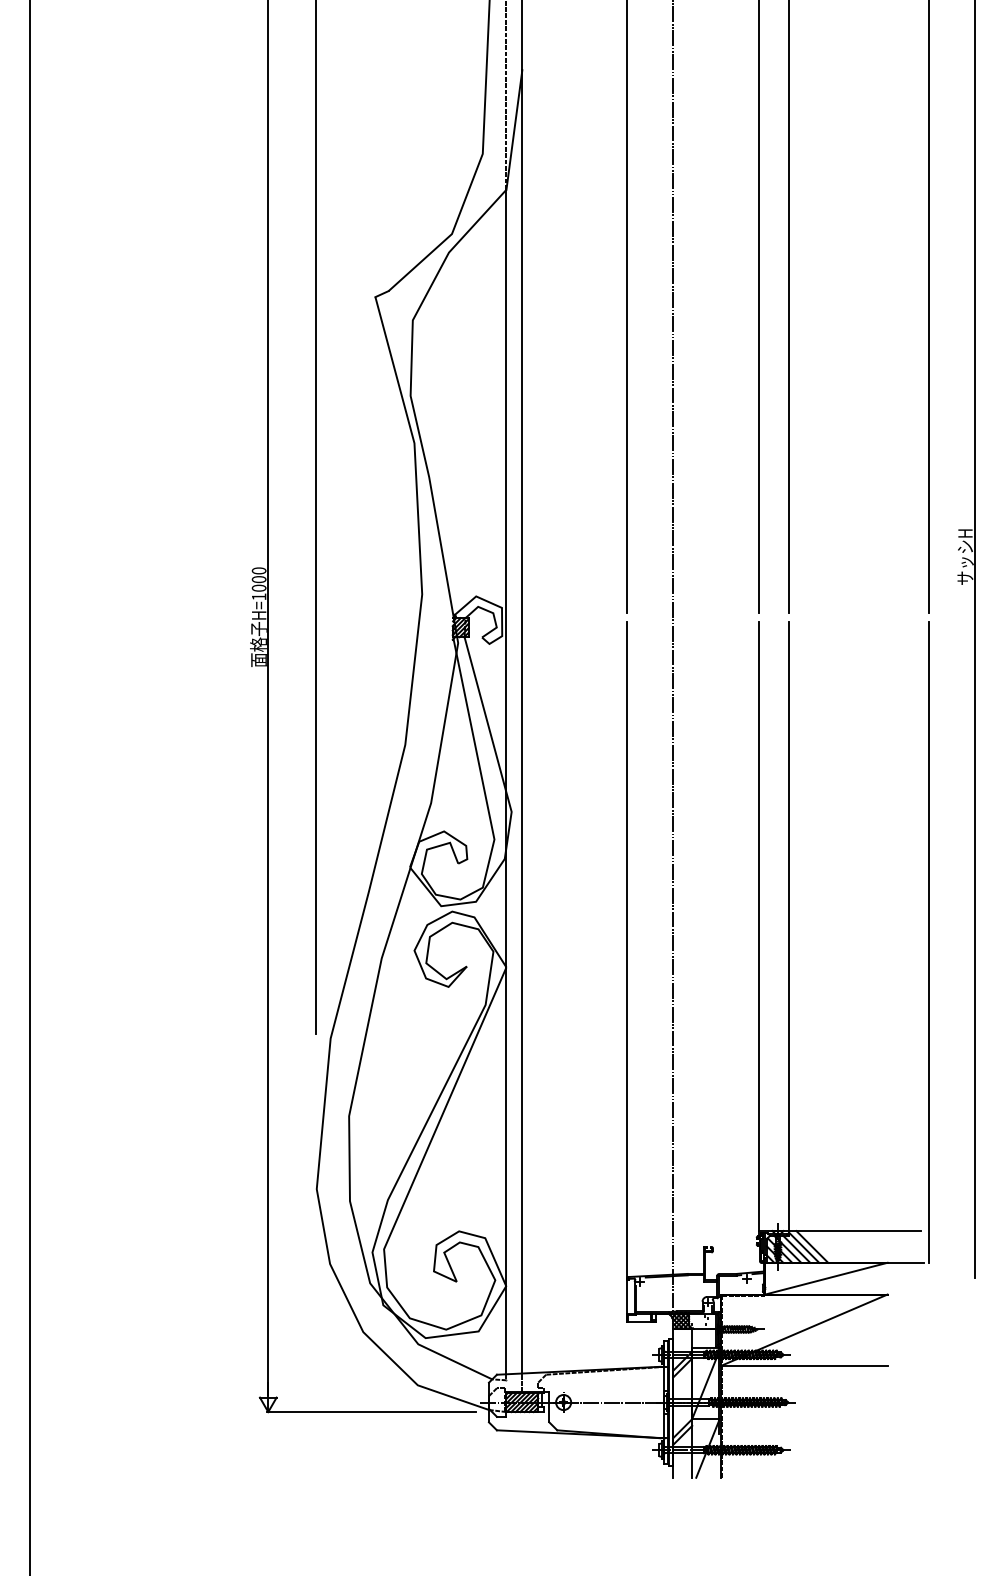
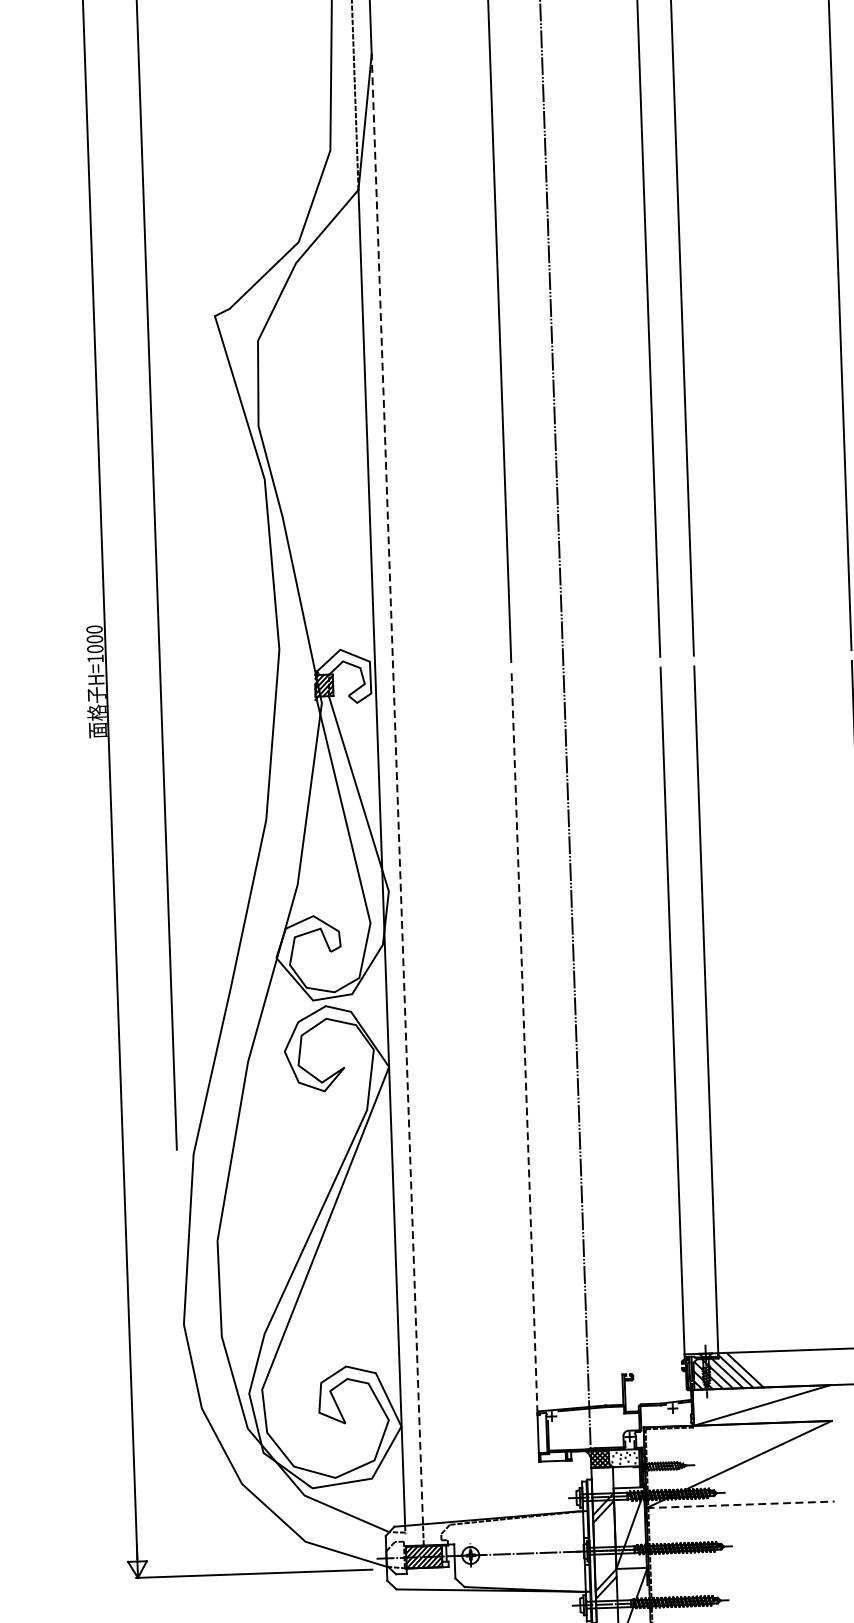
line: (522, 721) -> (397, 789), solid -> dashed
line: (627, 949) -> (524, 1042), solid -> dashed
line: (804, 1366) -> (740, 1505), solid -> dashed

